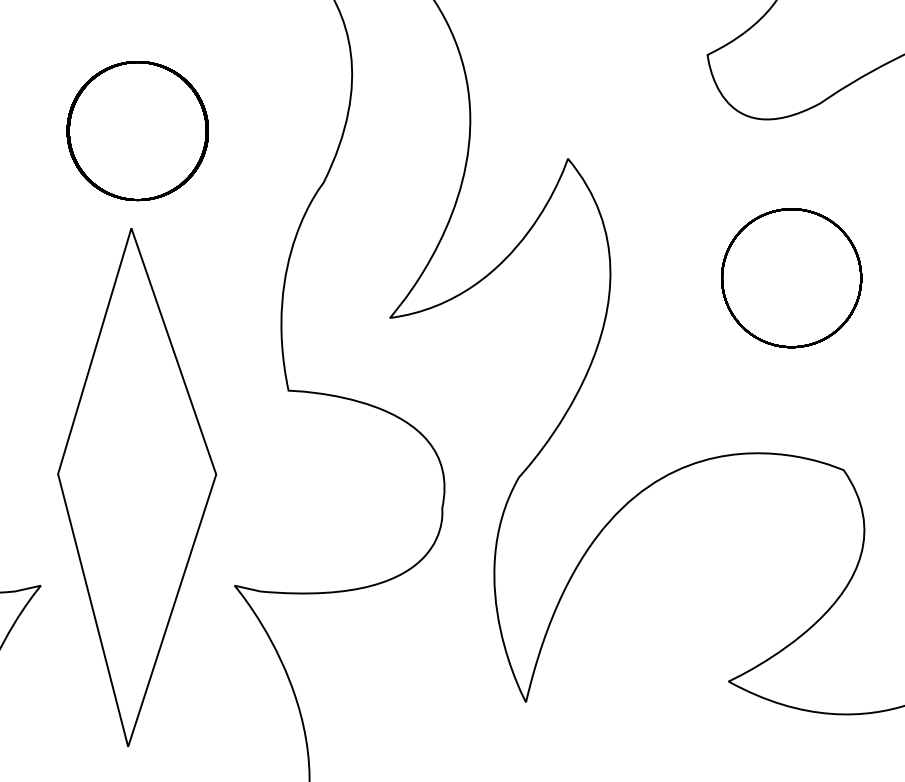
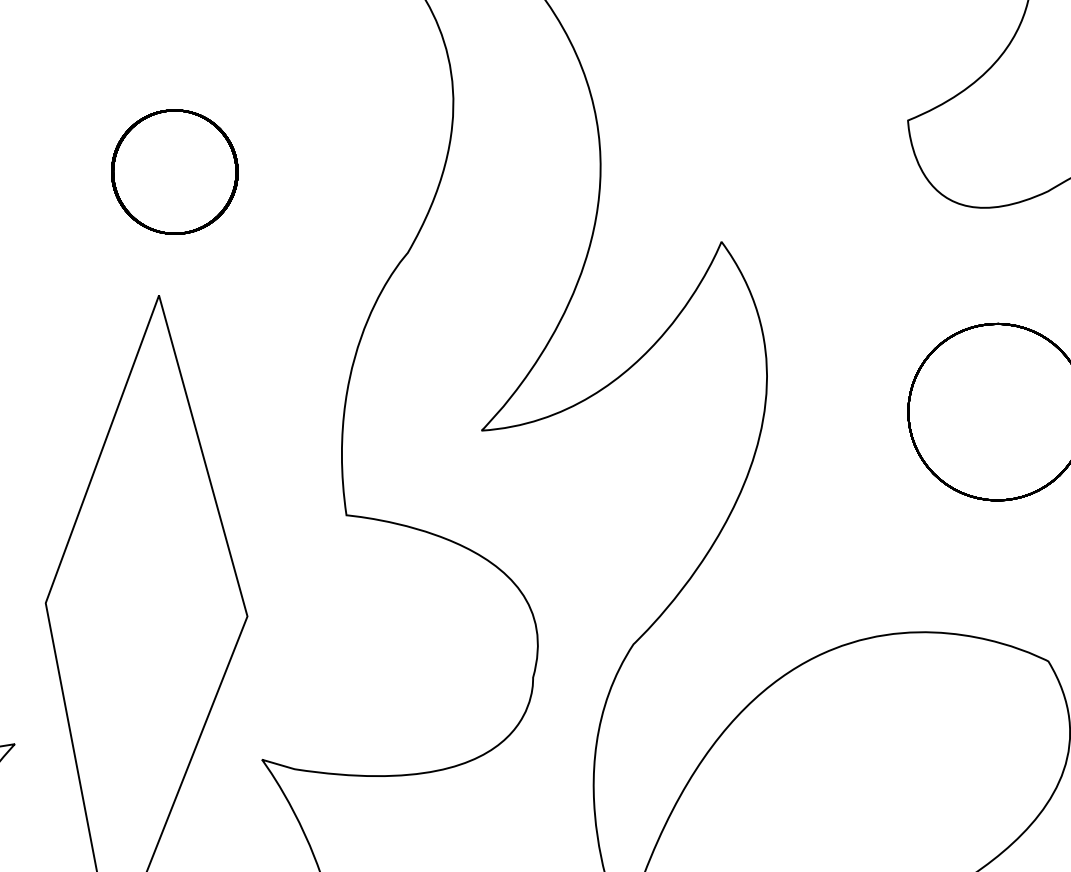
part: (137, 131) -> (174, 172), size x0.7

